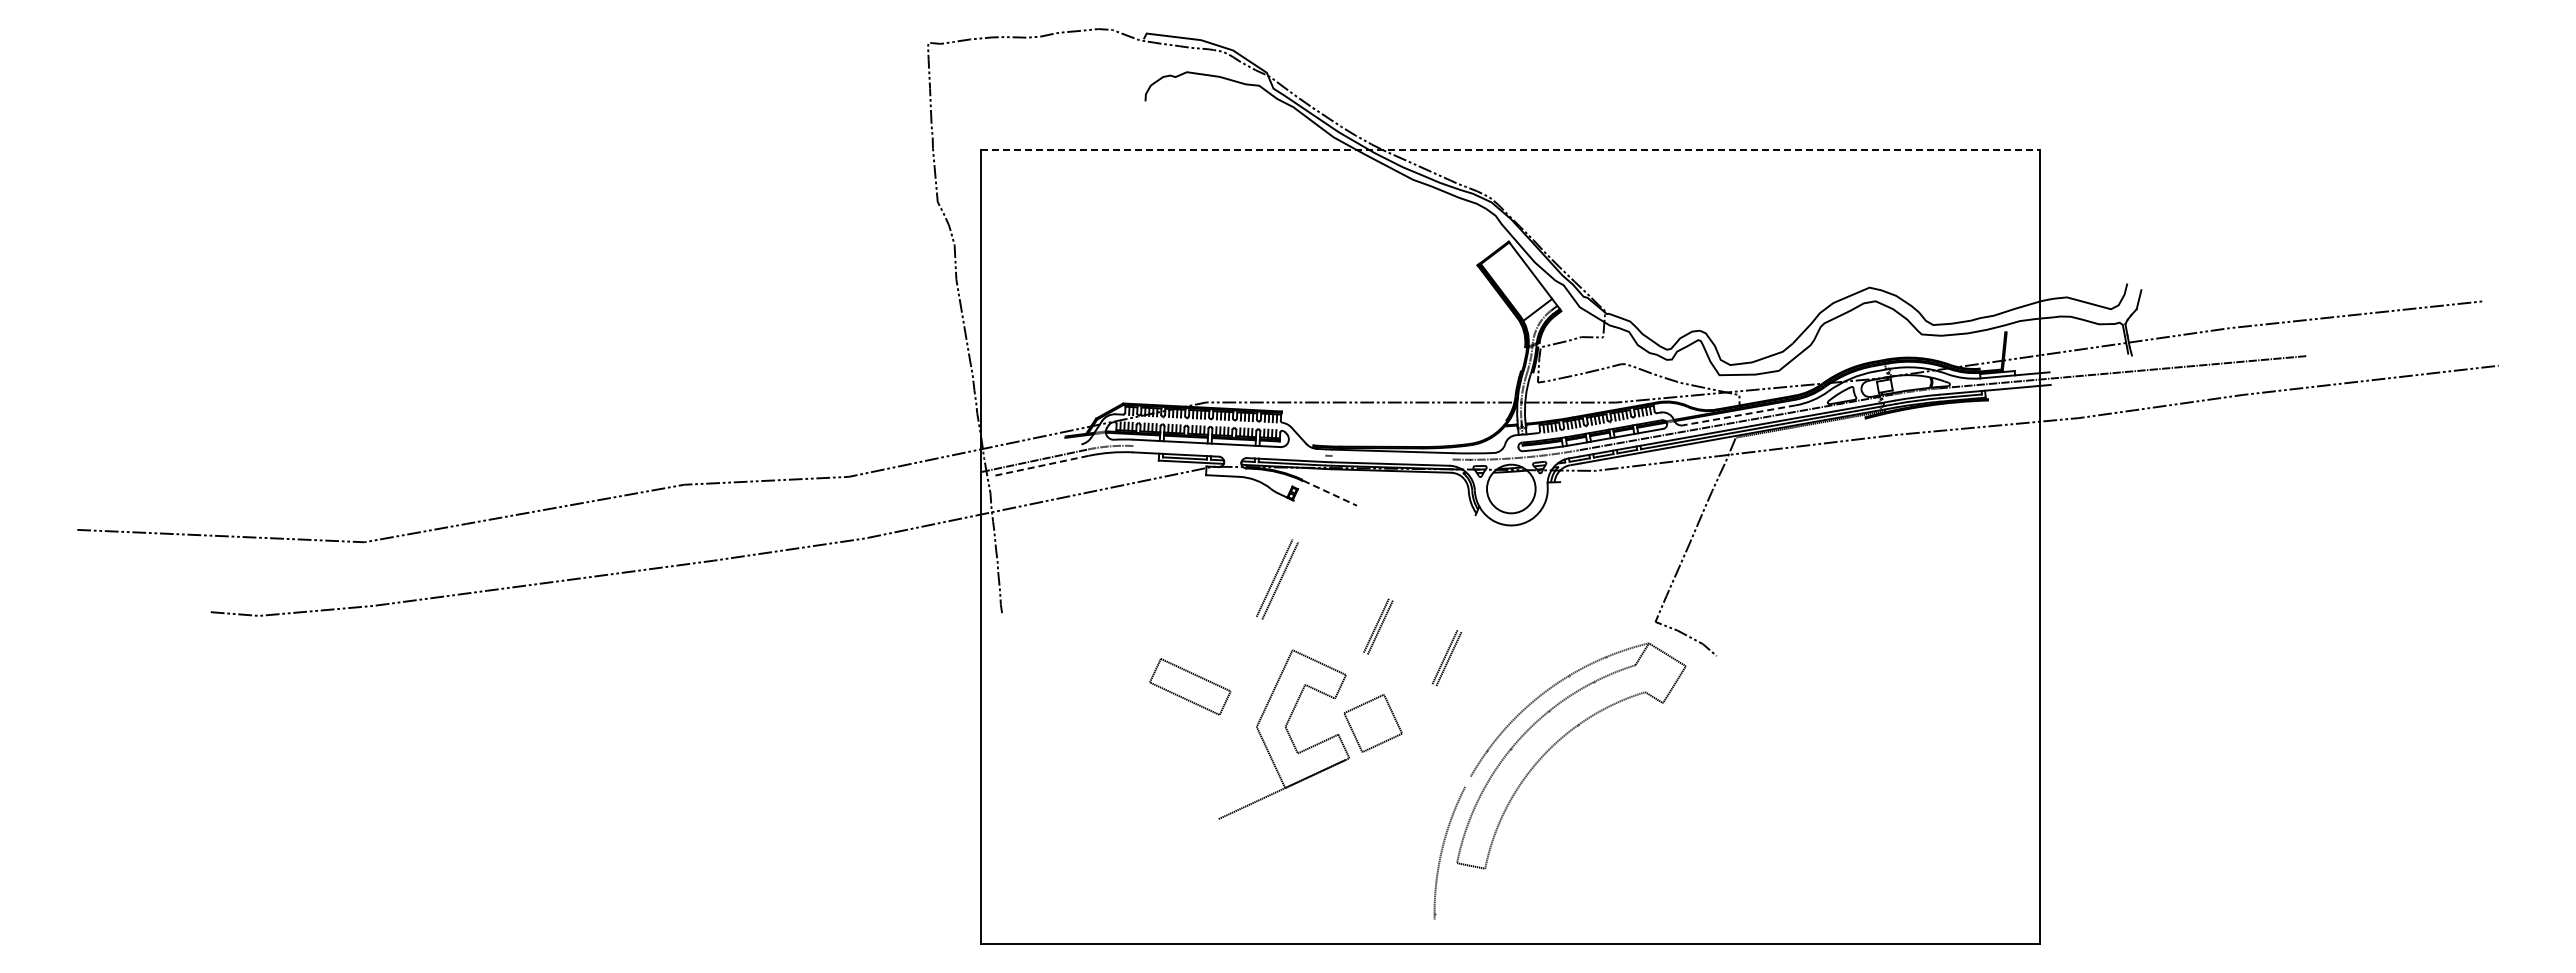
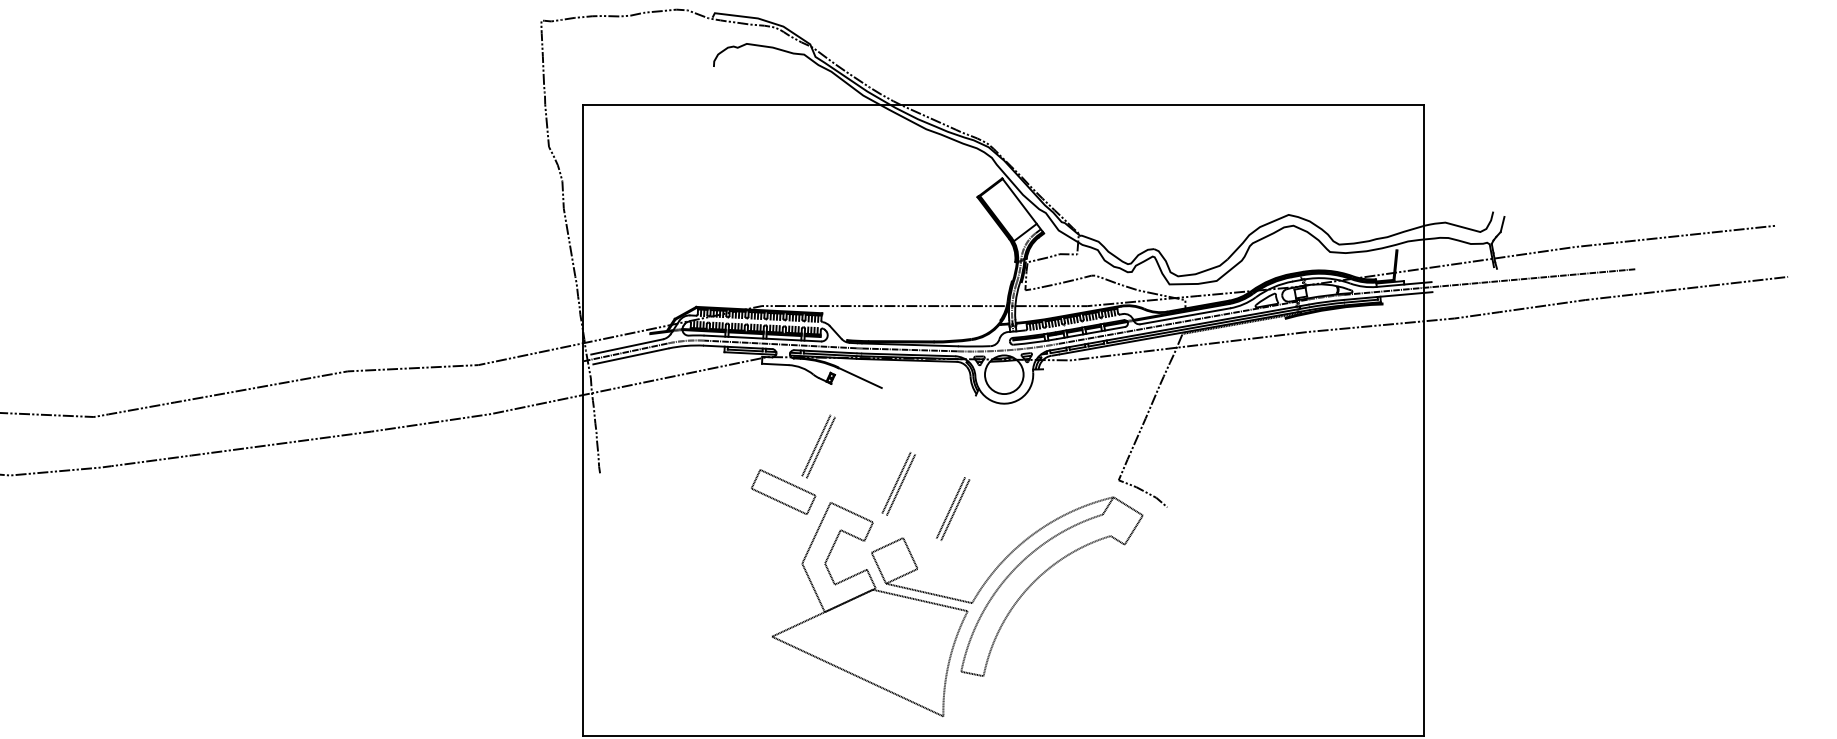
line: (1510, 149) -> (1003, 105), dashed -> solid
line: (1738, 415) -> (1184, 316), dashed -> solid
line: (1229, 450) -> (780, 344), added
line: (1036, 453) -> (627, 346), added
line: (1392, 457) -> (909, 349), added
line: (1040, 466) -> (630, 356), dashed -> solid
line: (1330, 493) -> (860, 378), dashed -> solid
part: (1378, 626) -> (898, 483), size x1.43
part: (1446, 658) -> (952, 509), size x1.43
part: (1190, 686) -> (783, 491), moved
line: (1416, 764) -> (929, 593), added
line: (1405, 772) -> (920, 599), added
line: (1326, 869) -> (857, 676), added

